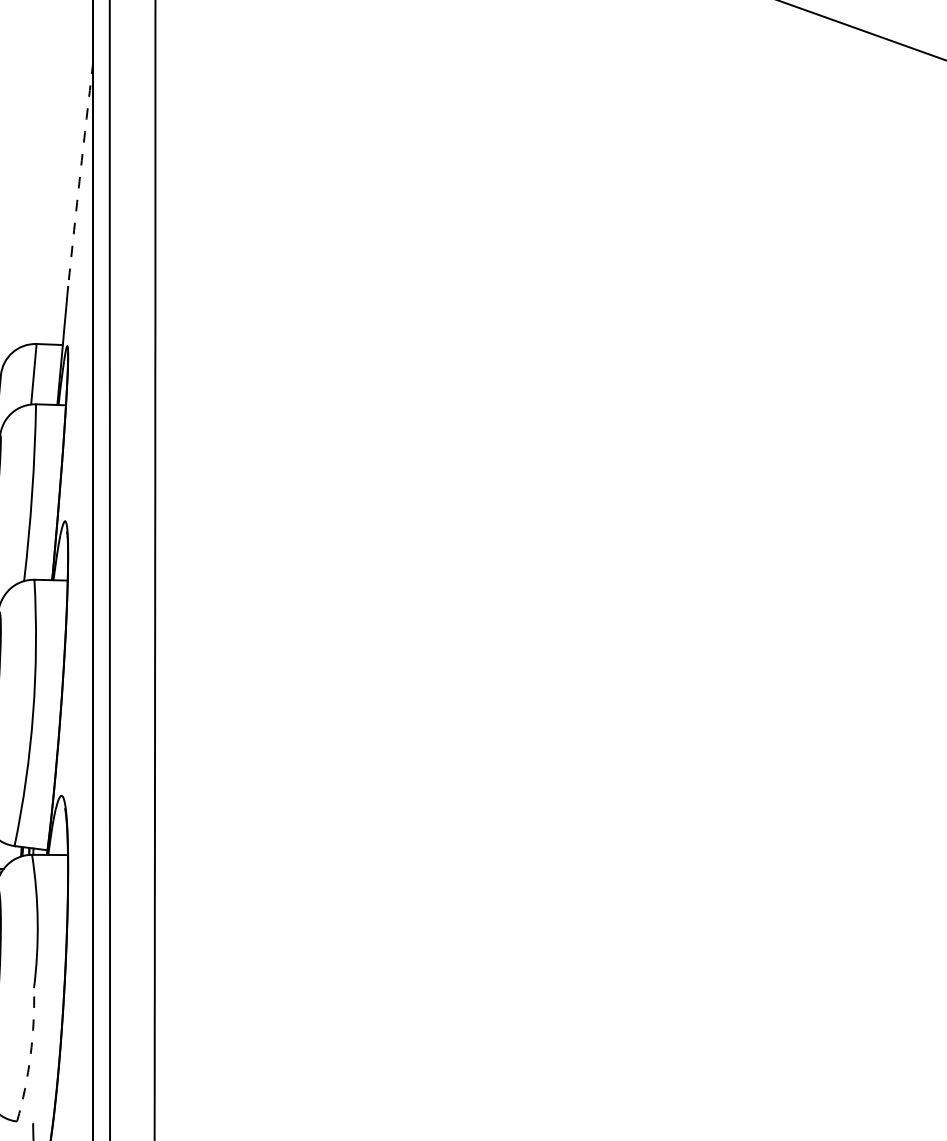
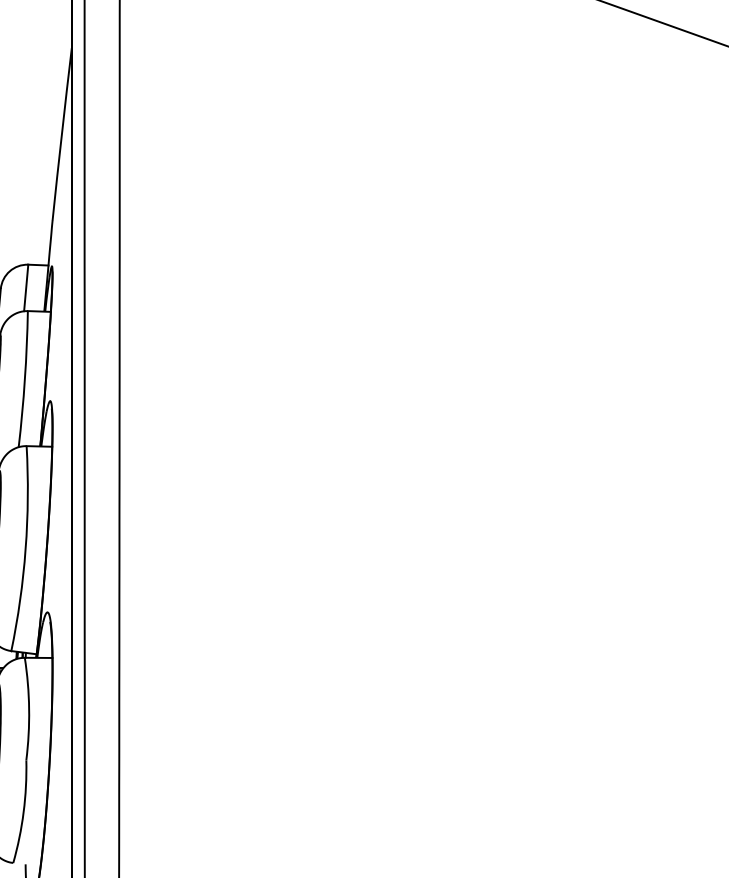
arc: (79, 174) -> (61, 134), dashed -> solid
arc: (30, 1055) -> (23, 812), dashed -> solid

